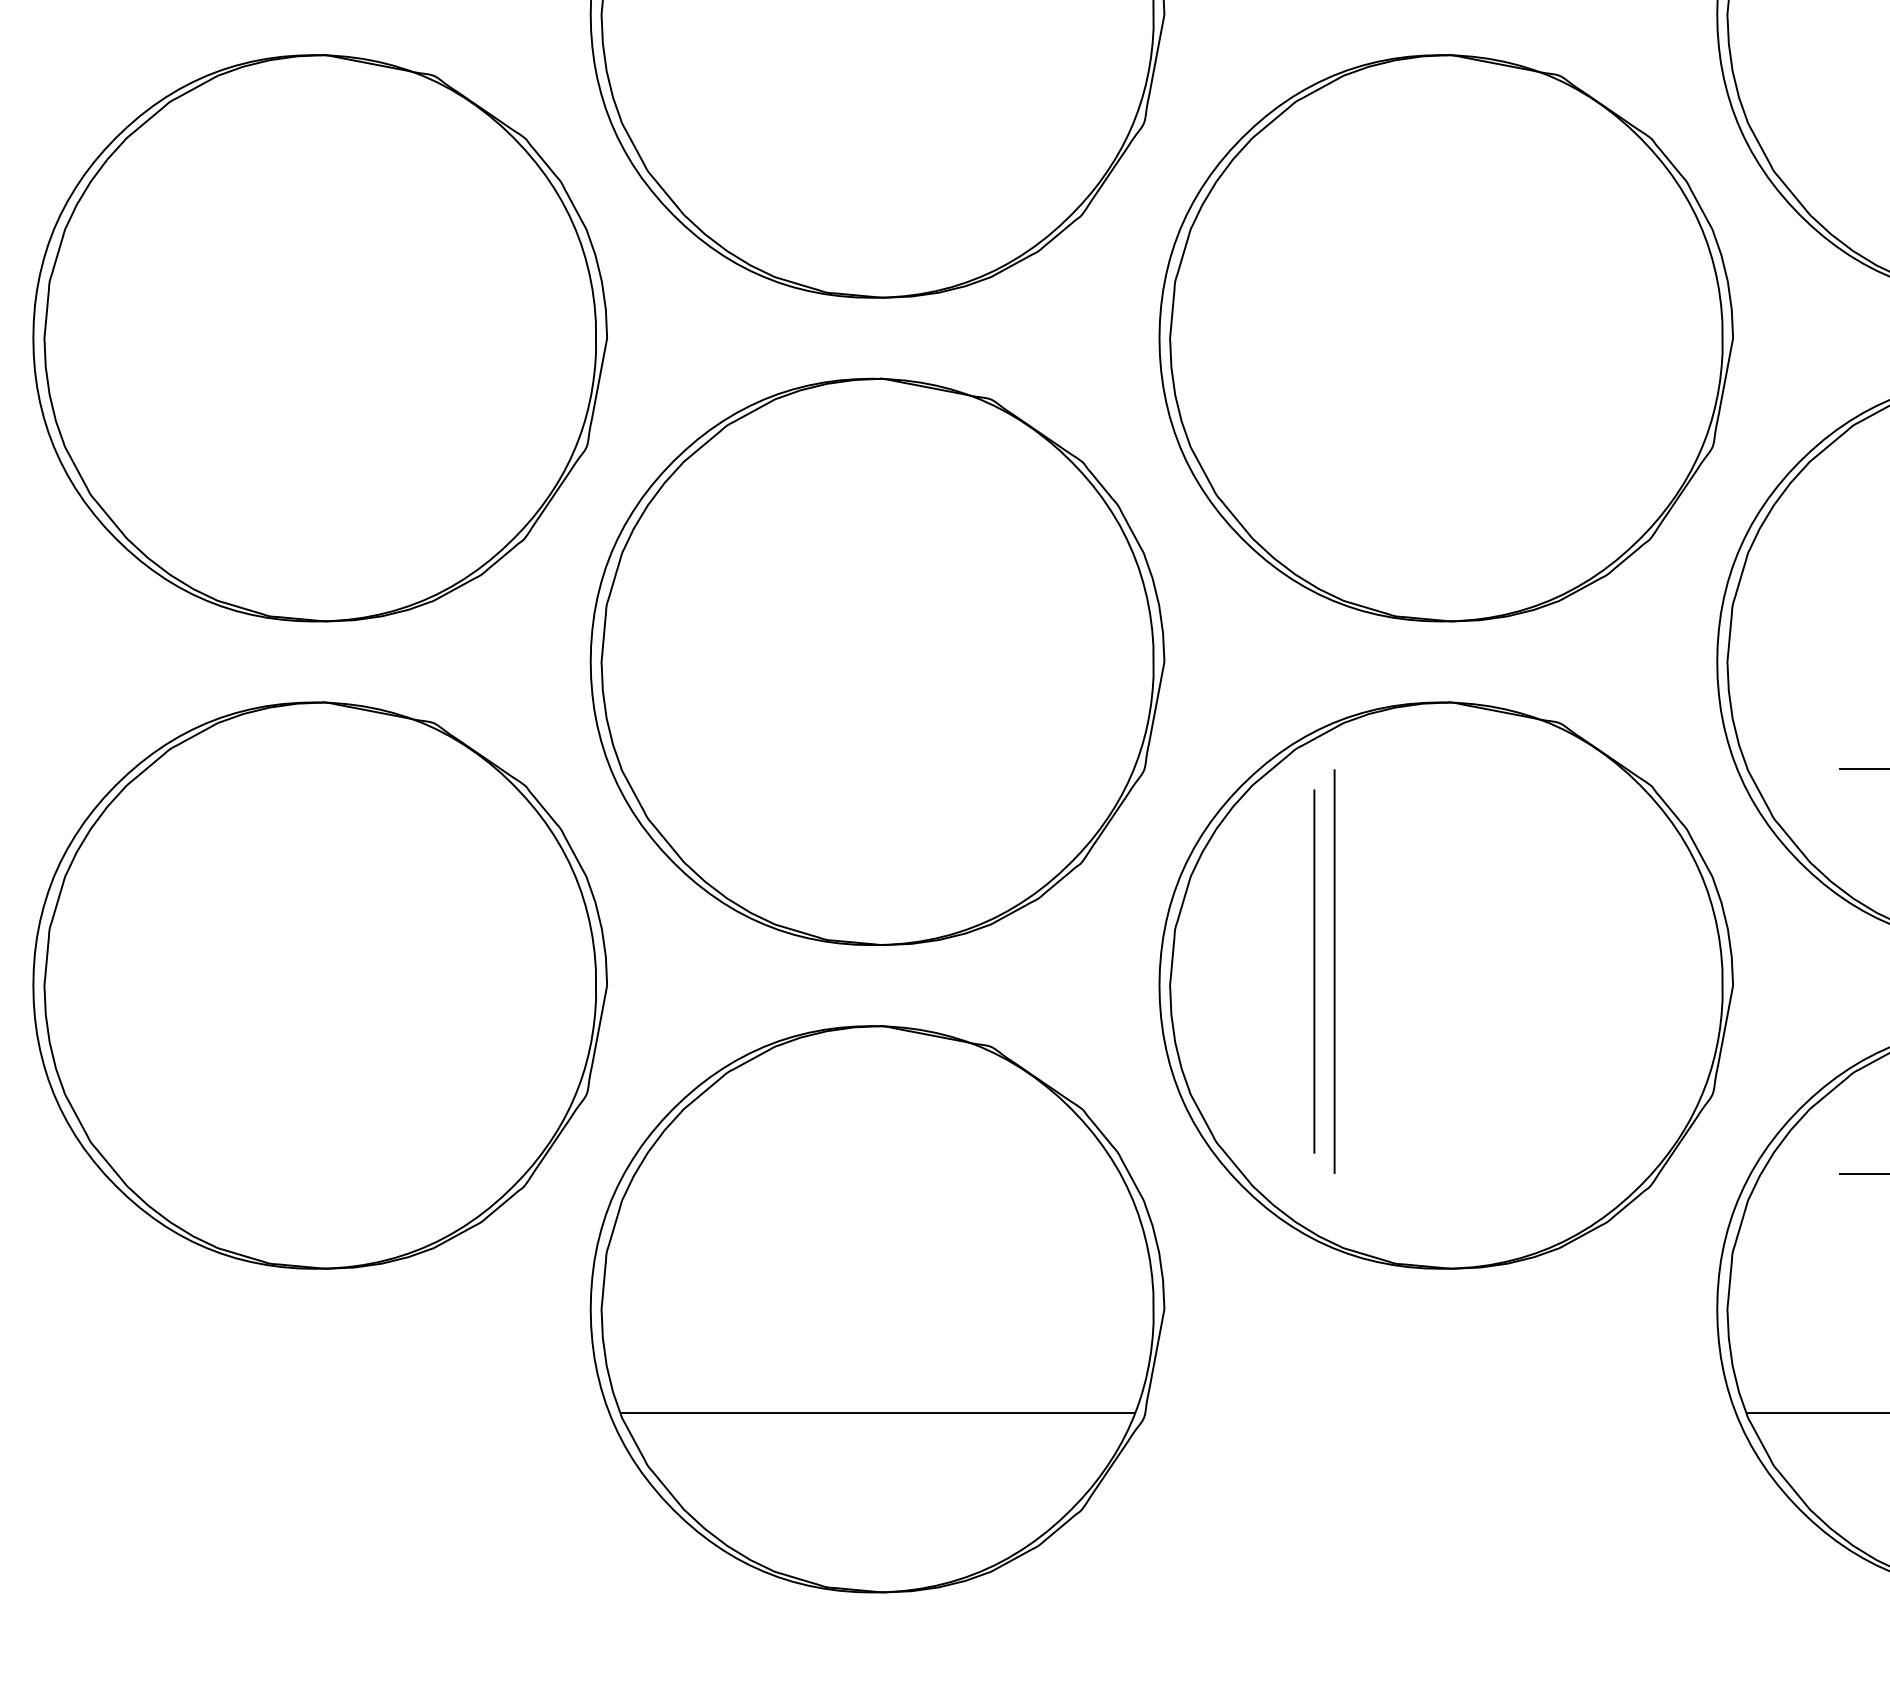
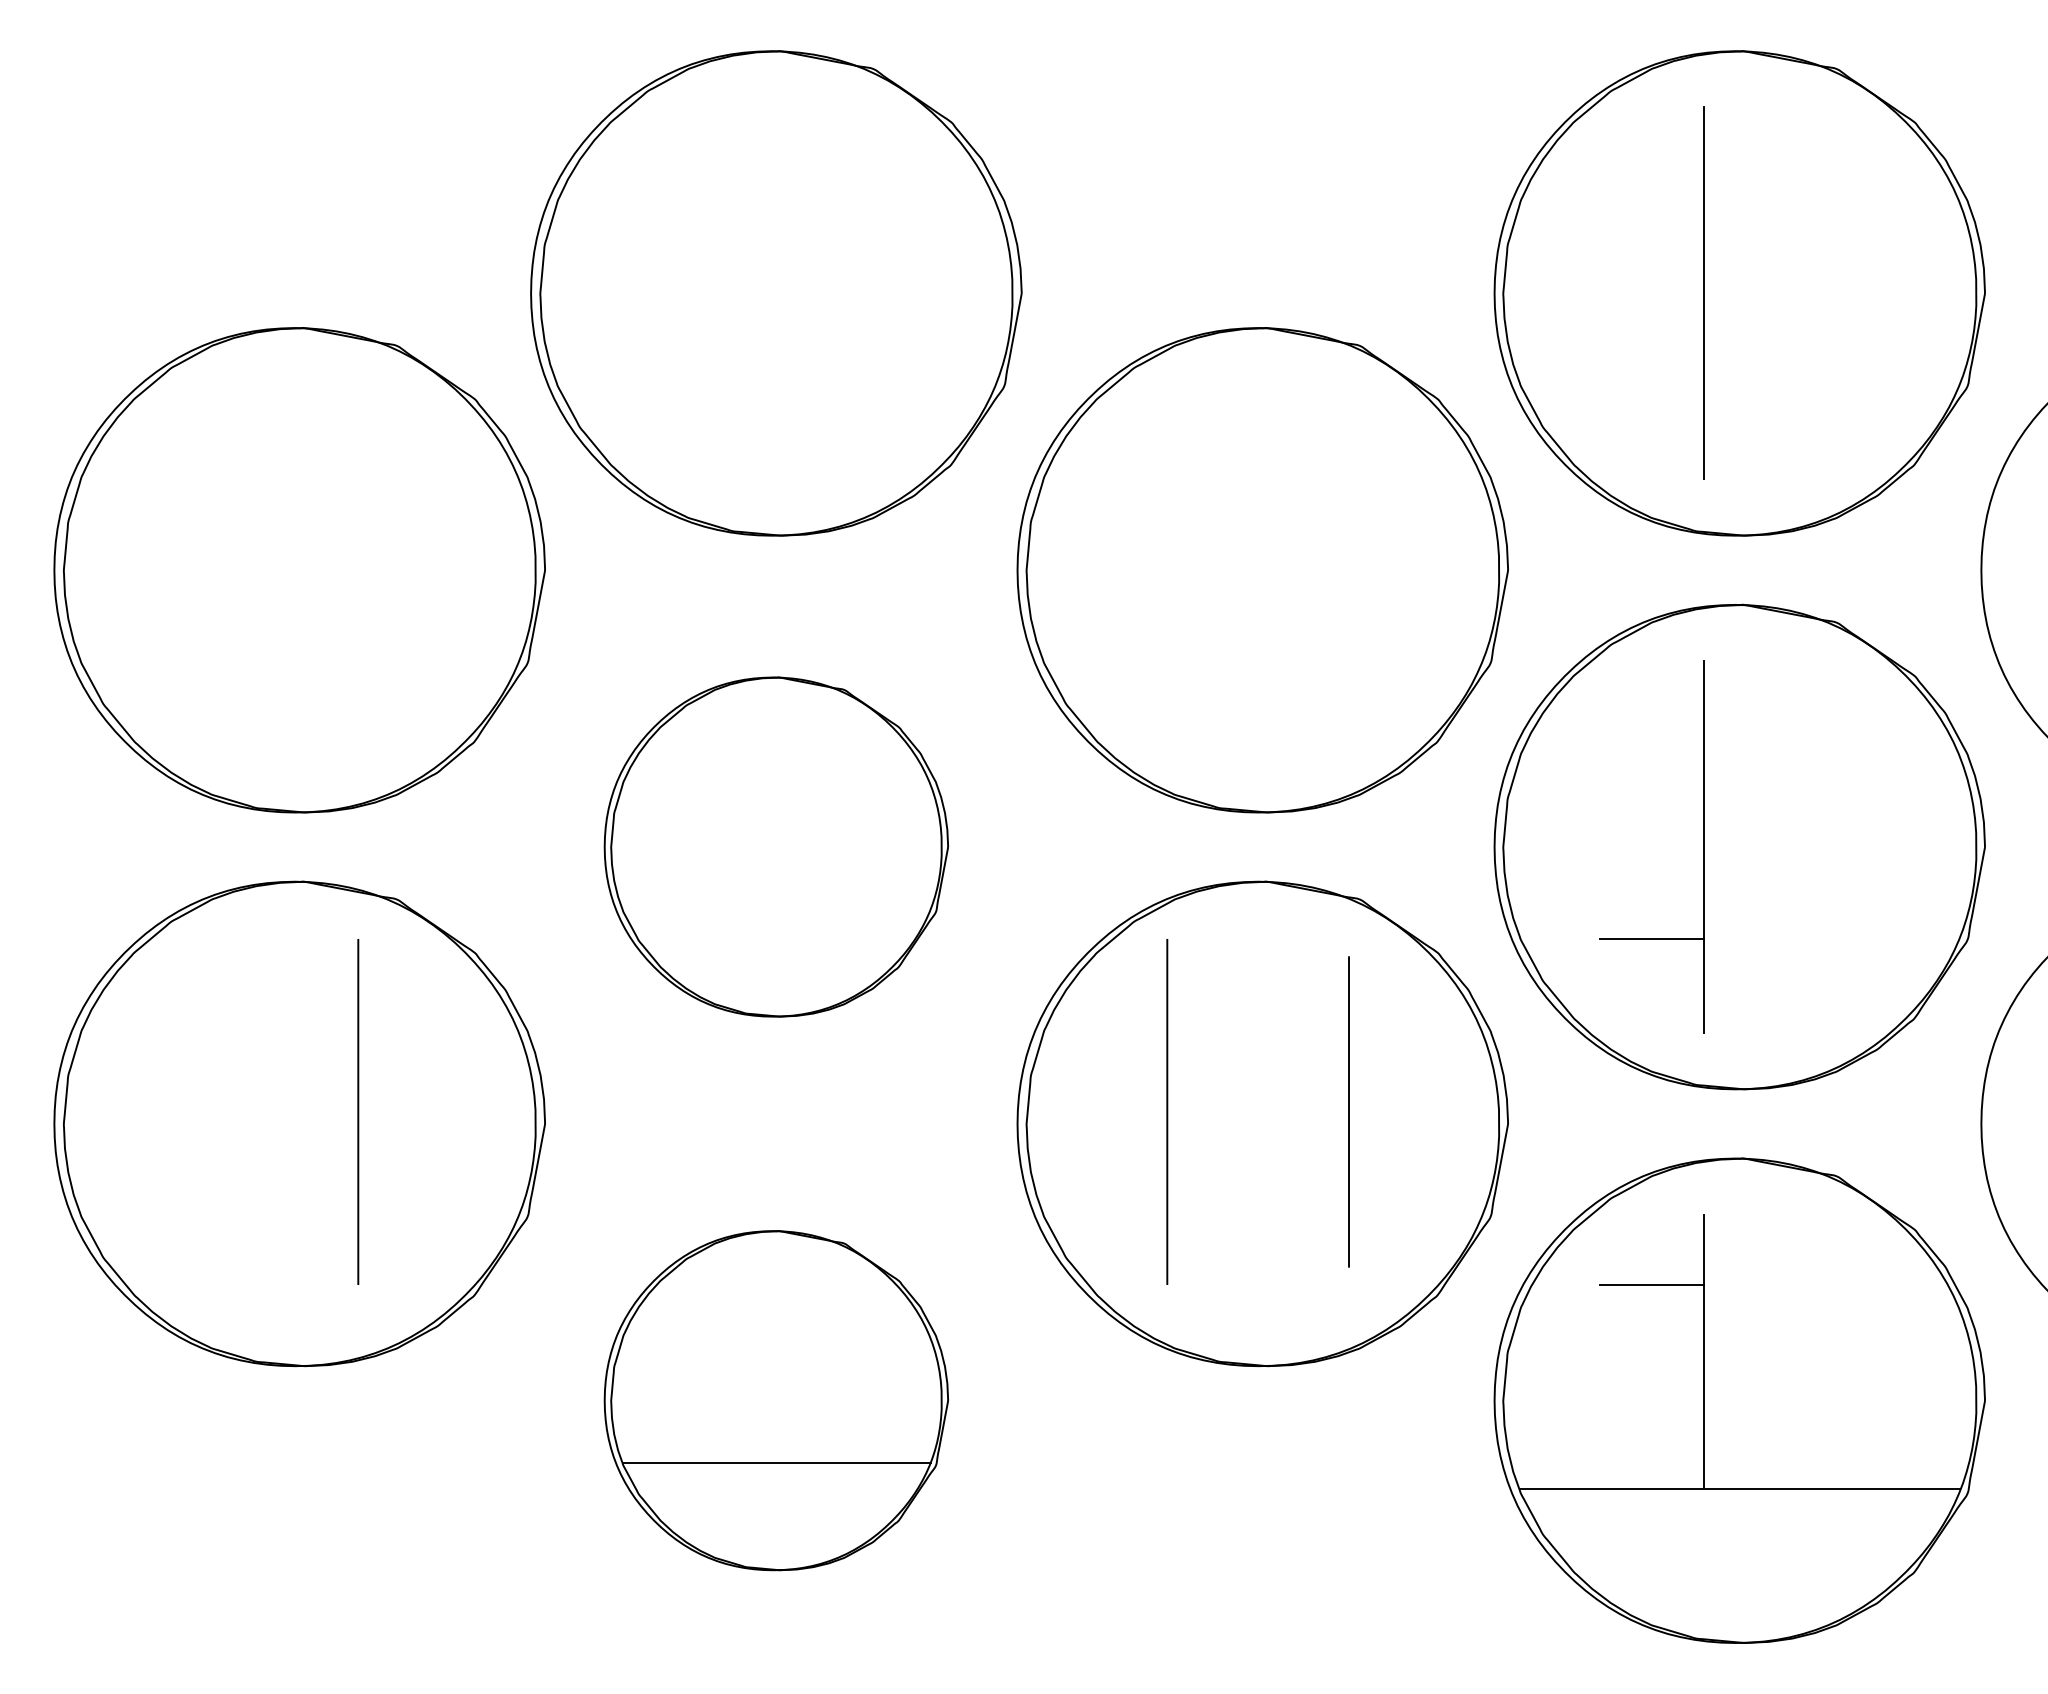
part: (877, 661) -> (776, 846), size x0.7
line: (388, 971) -> (358, 1111), added
line: (1313, 971) -> (1348, 1111), moved
part: (877, 1308) -> (776, 1400), size x0.7

